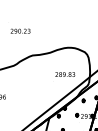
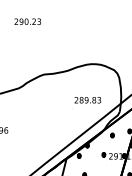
text: (20, 30) -> (27, 20), moved

